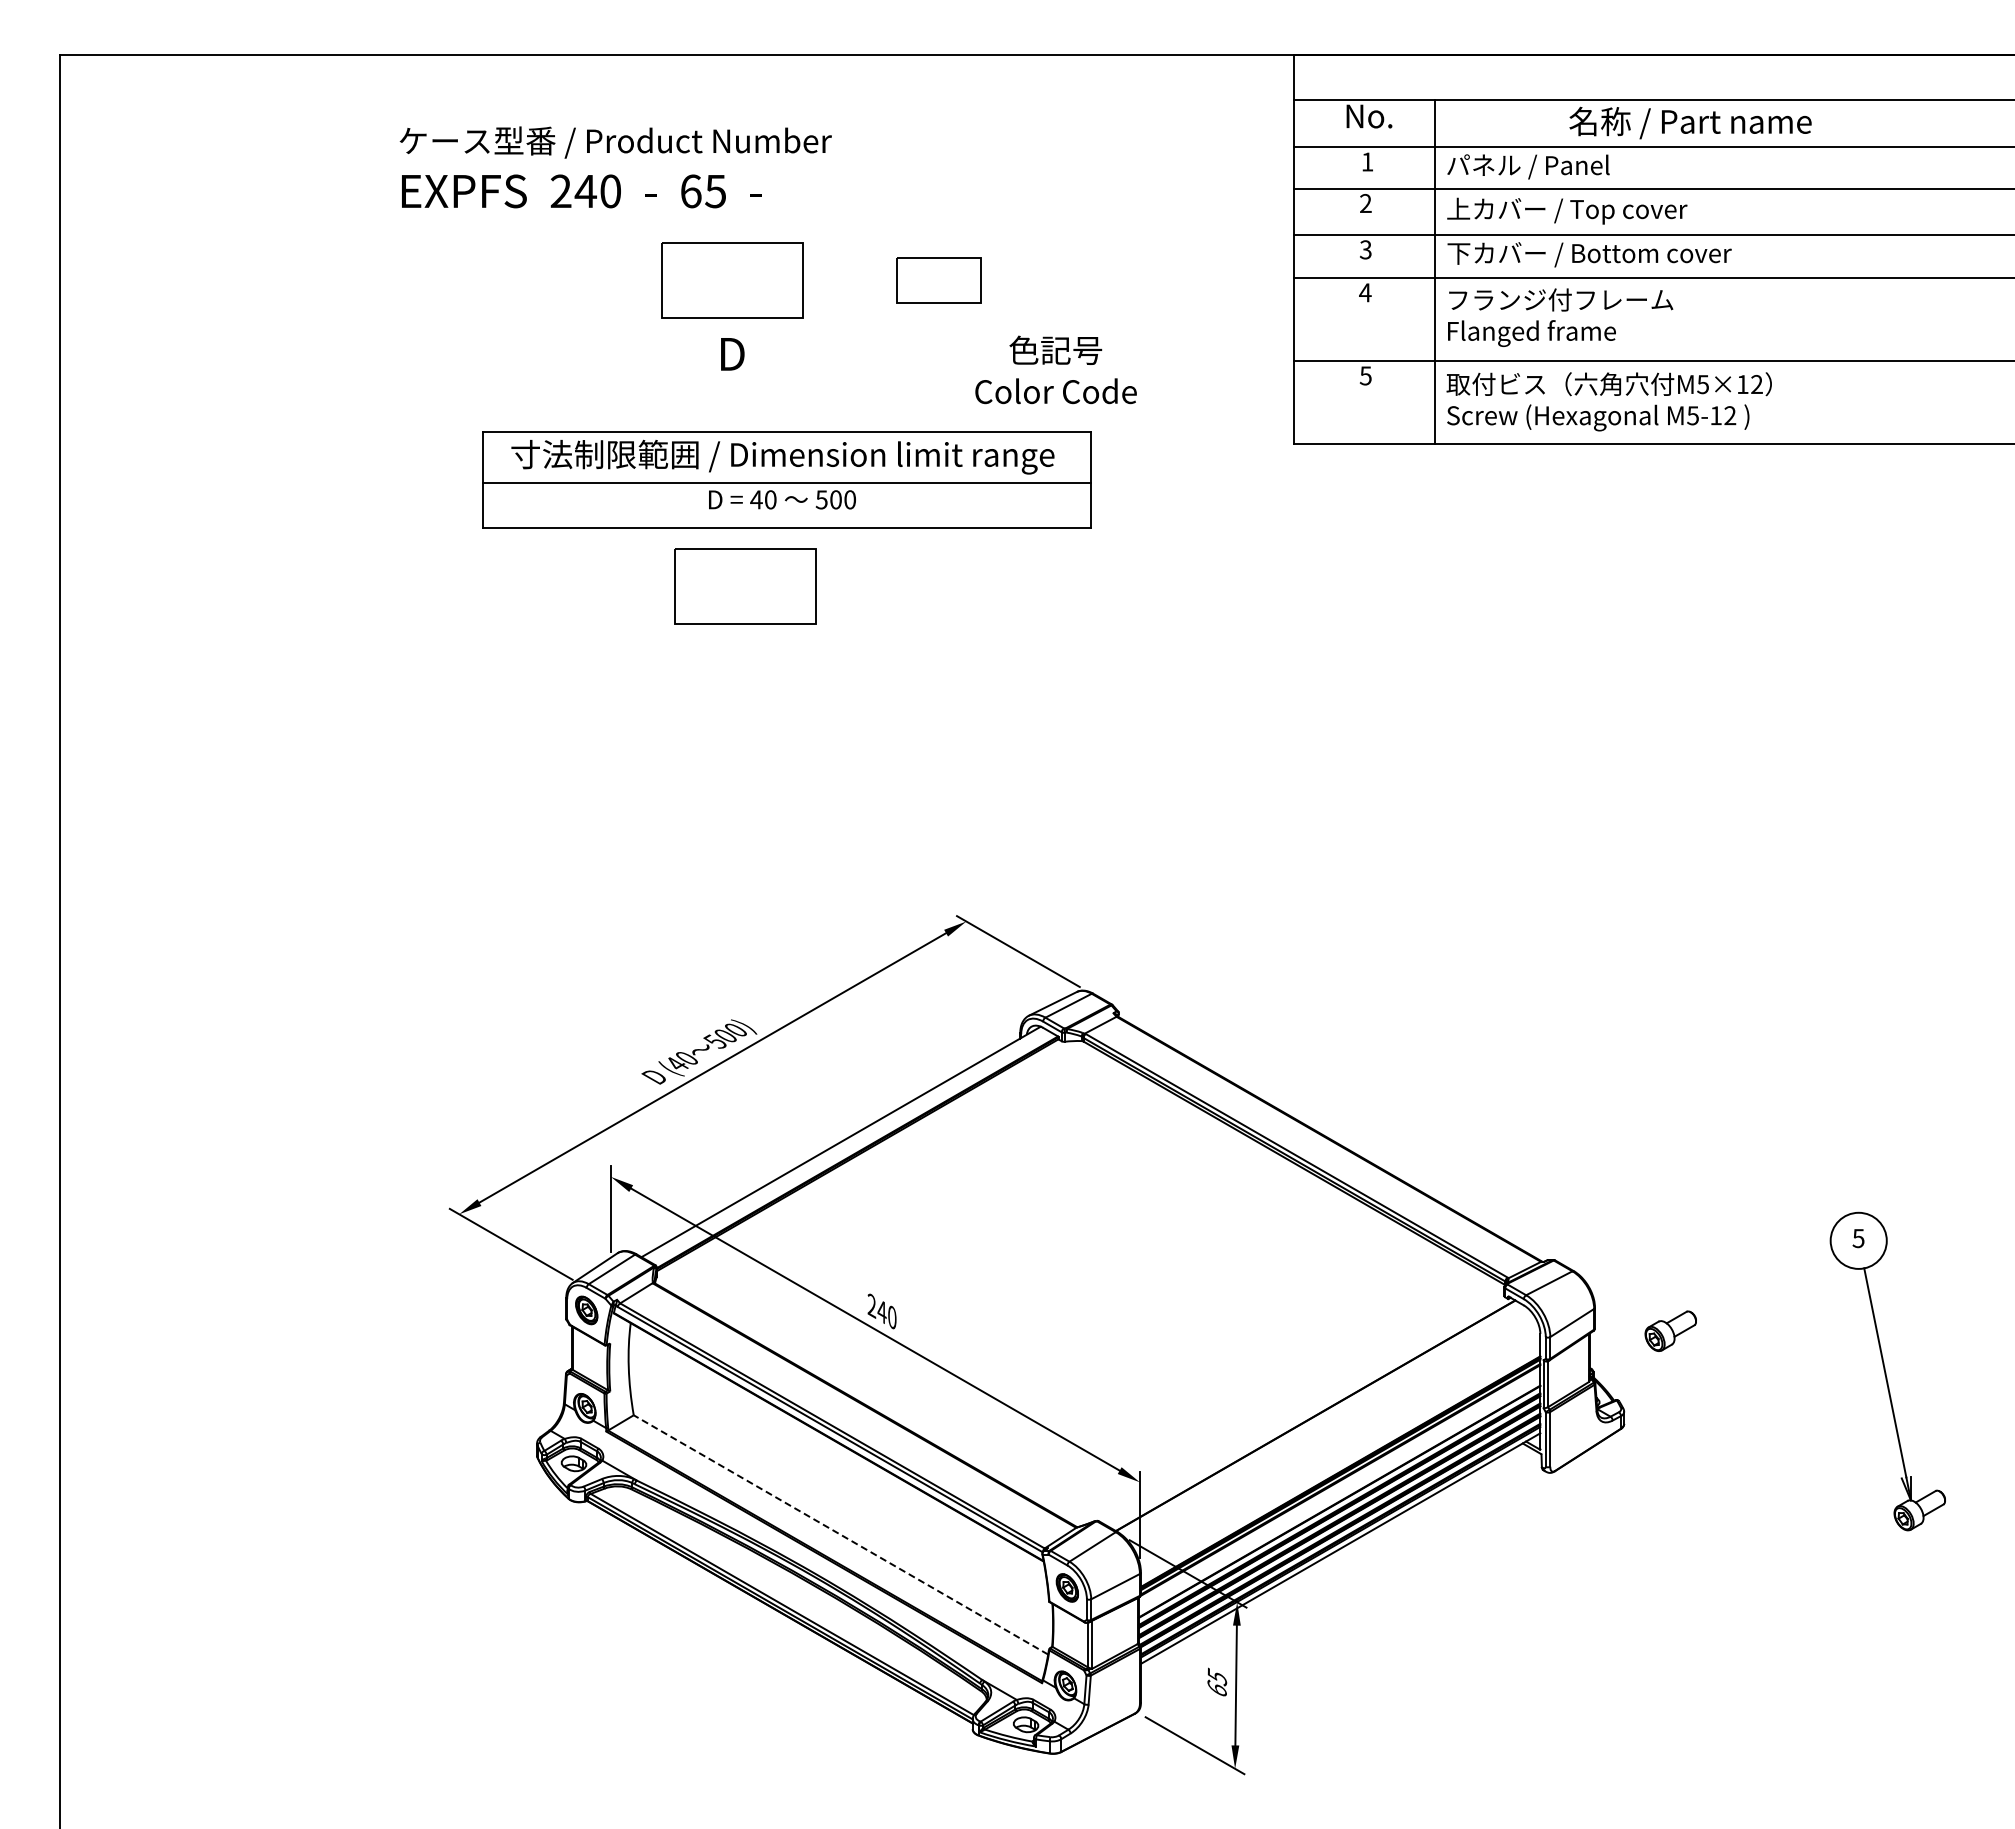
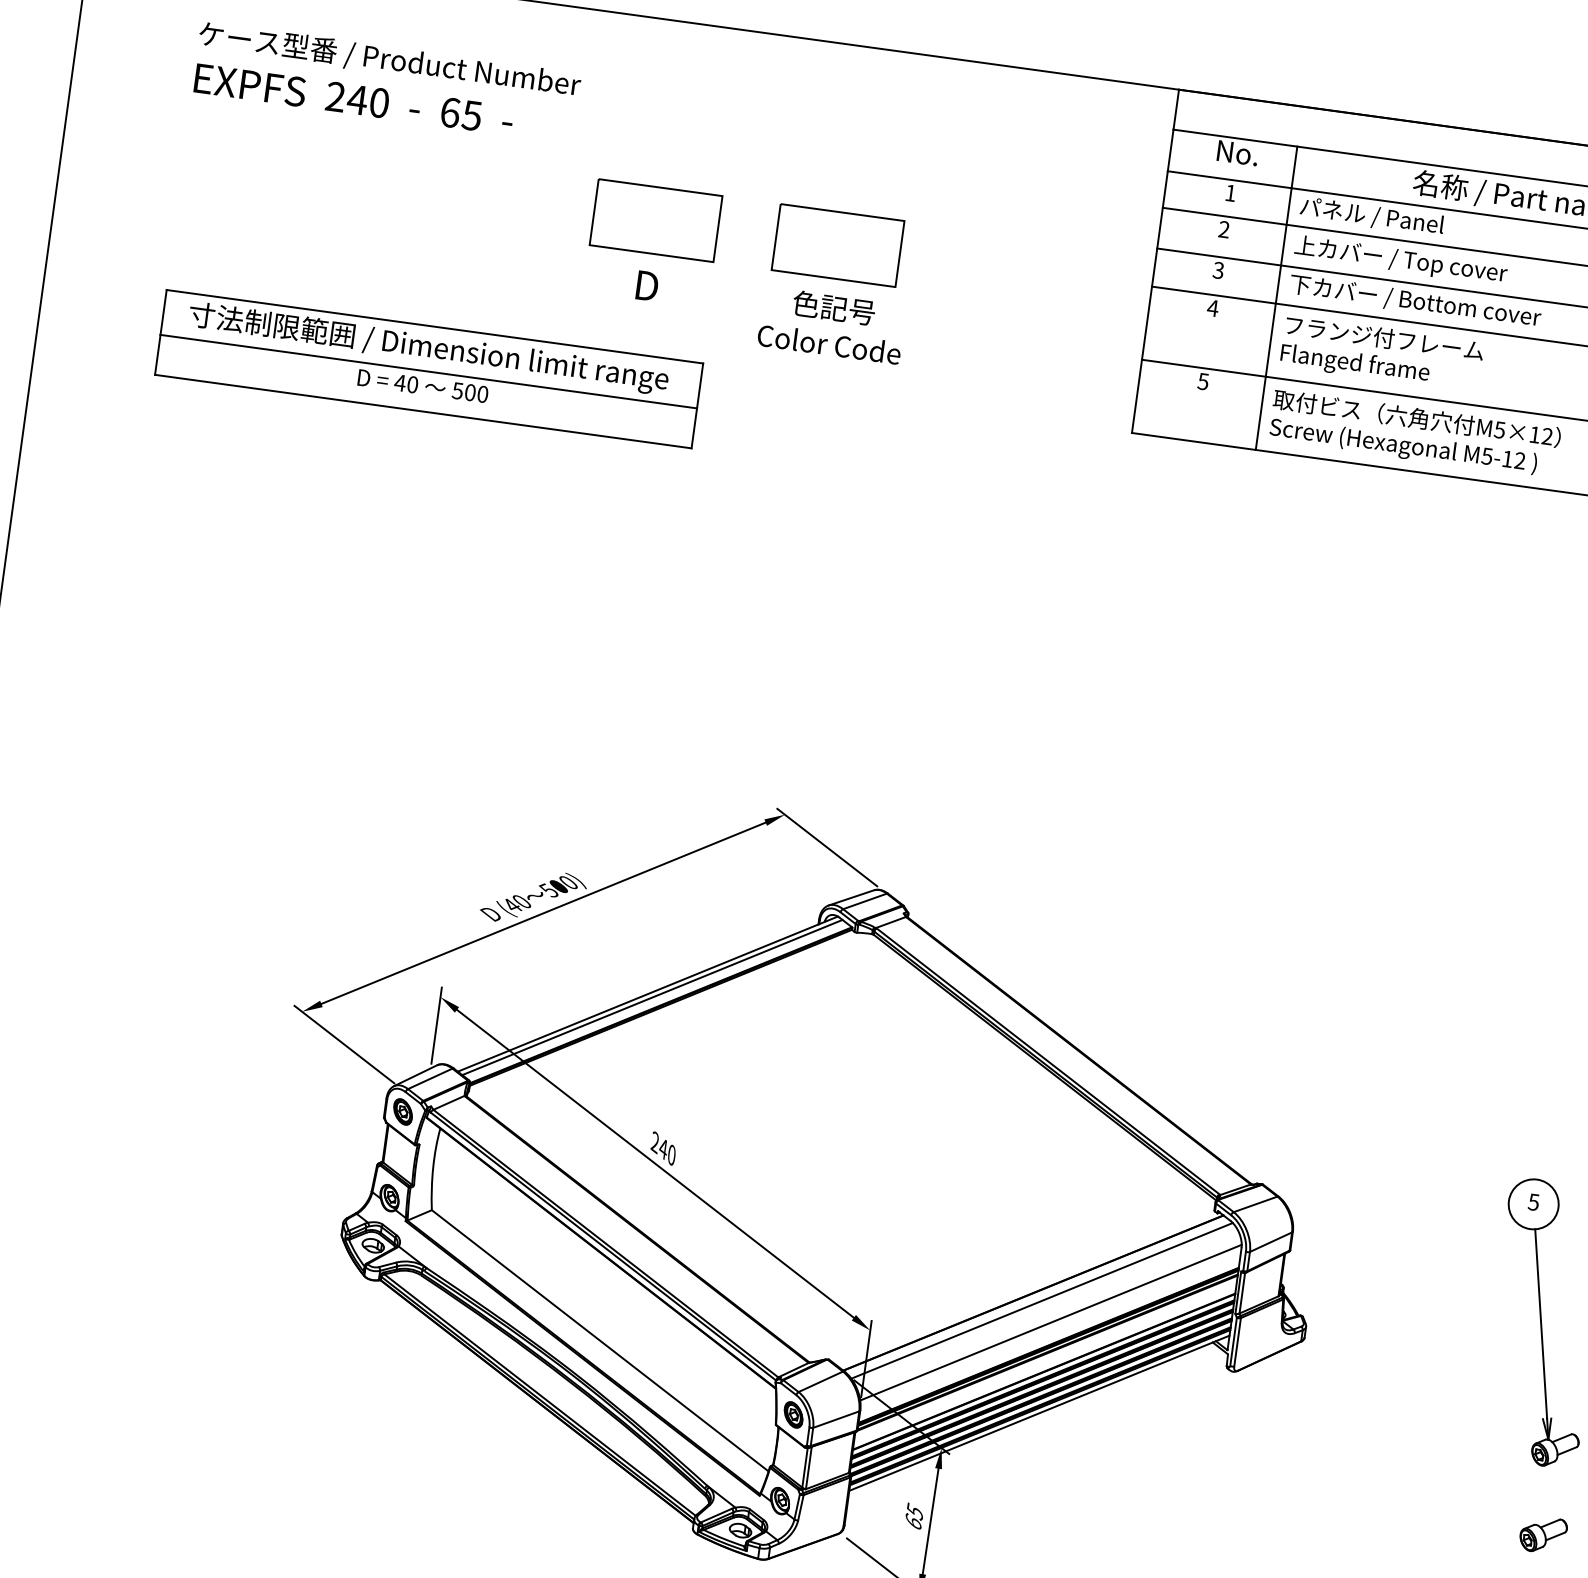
text: (615, 167) -> (386, 82), moved
part: (938, 280) -> (837, 245), size x1.67
text: (1055, 369) -> (831, 324), moved
part: (786, 479) -> (429, 368), moved
part: (745, 586) -> (630, 492), removed
line: (846, 1144) -> (652, 997), added
part: (1670, 1330) -> (1543, 1534), moved
line: (1326, 1422) -> (1042, 1300), added
line: (1339, 1445) -> (1050, 1322), added
line: (840, 1534) -> (599, 1340), dashed -> solid

